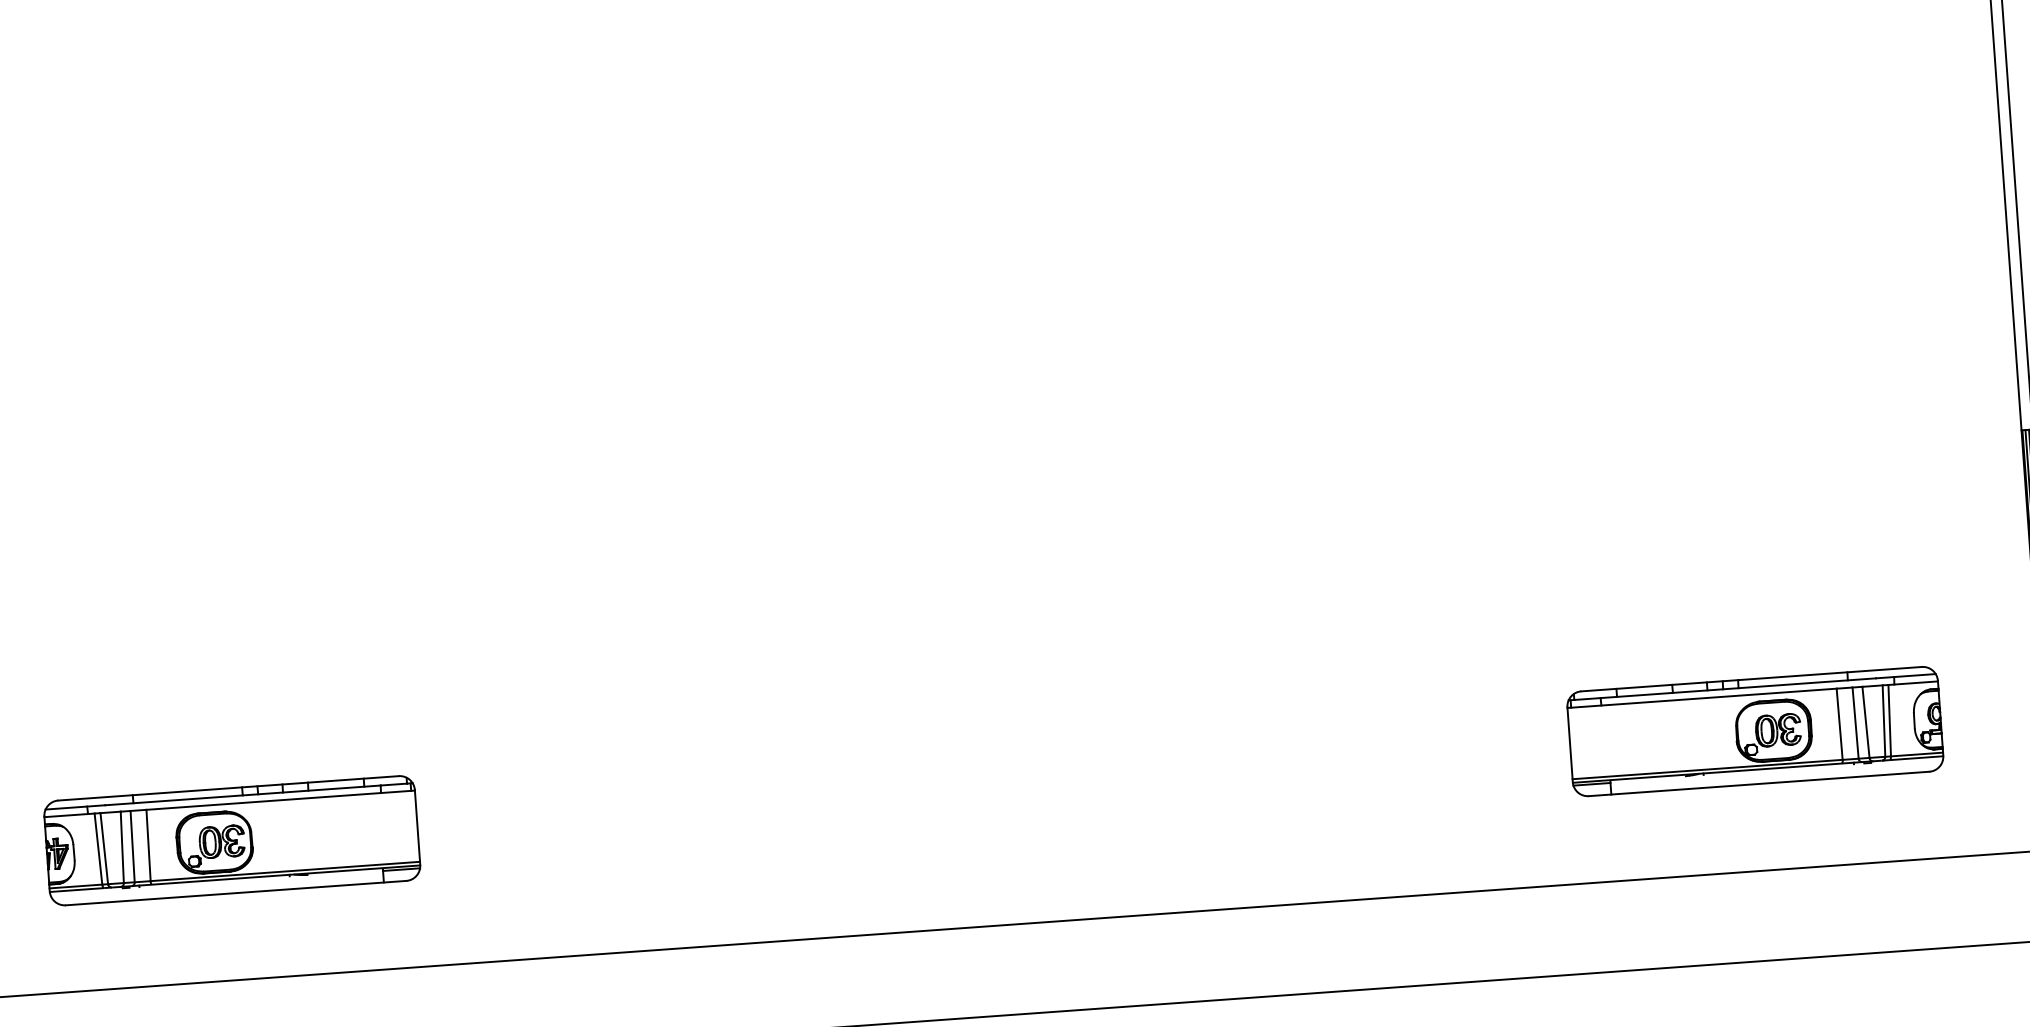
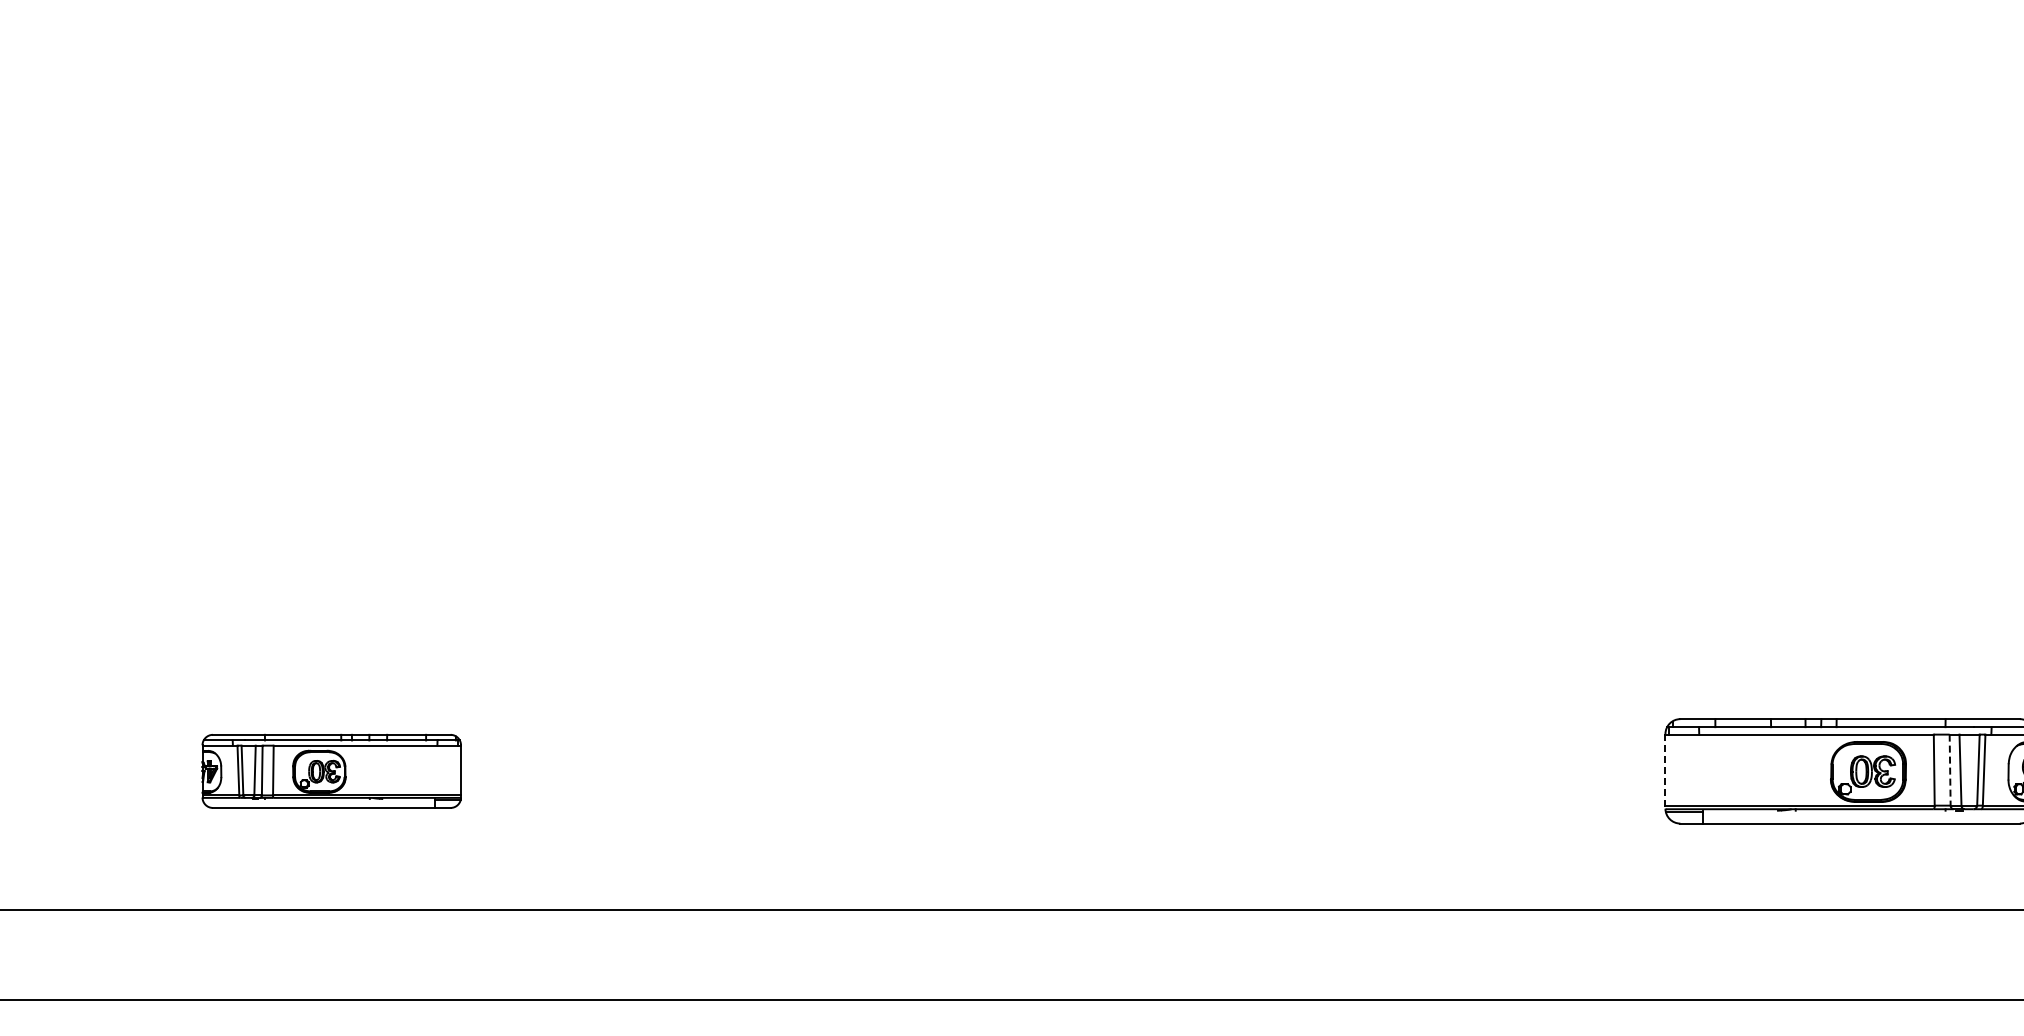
line: (1855, 723) -> (1950, 770), solid -> dashed
line: (1570, 744) -> (1665, 771), solid -> dashed
part: (232, 840) -> (331, 771), size x0.7

